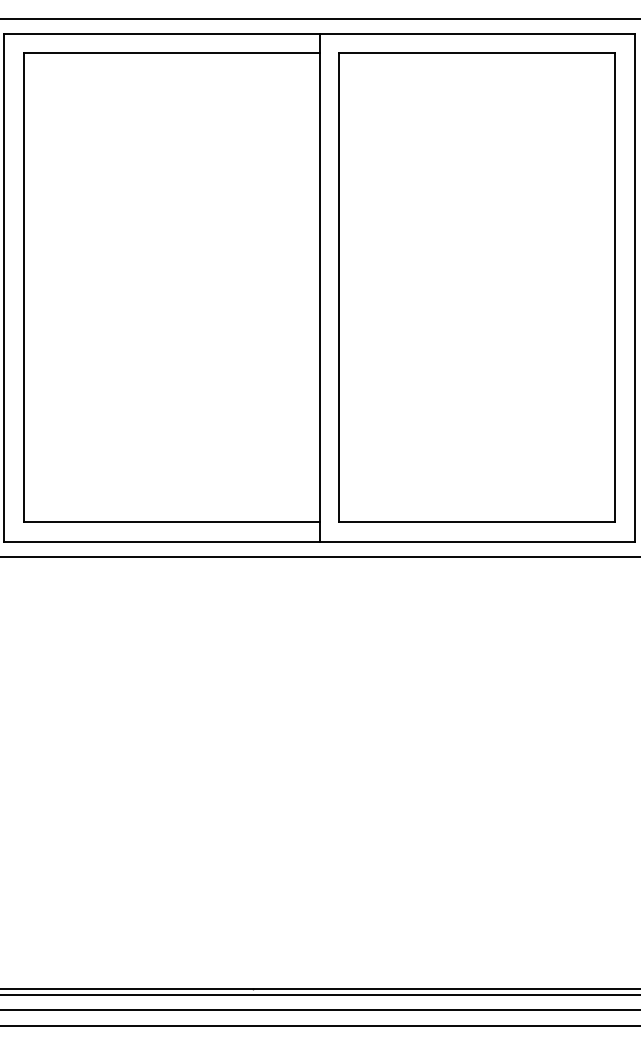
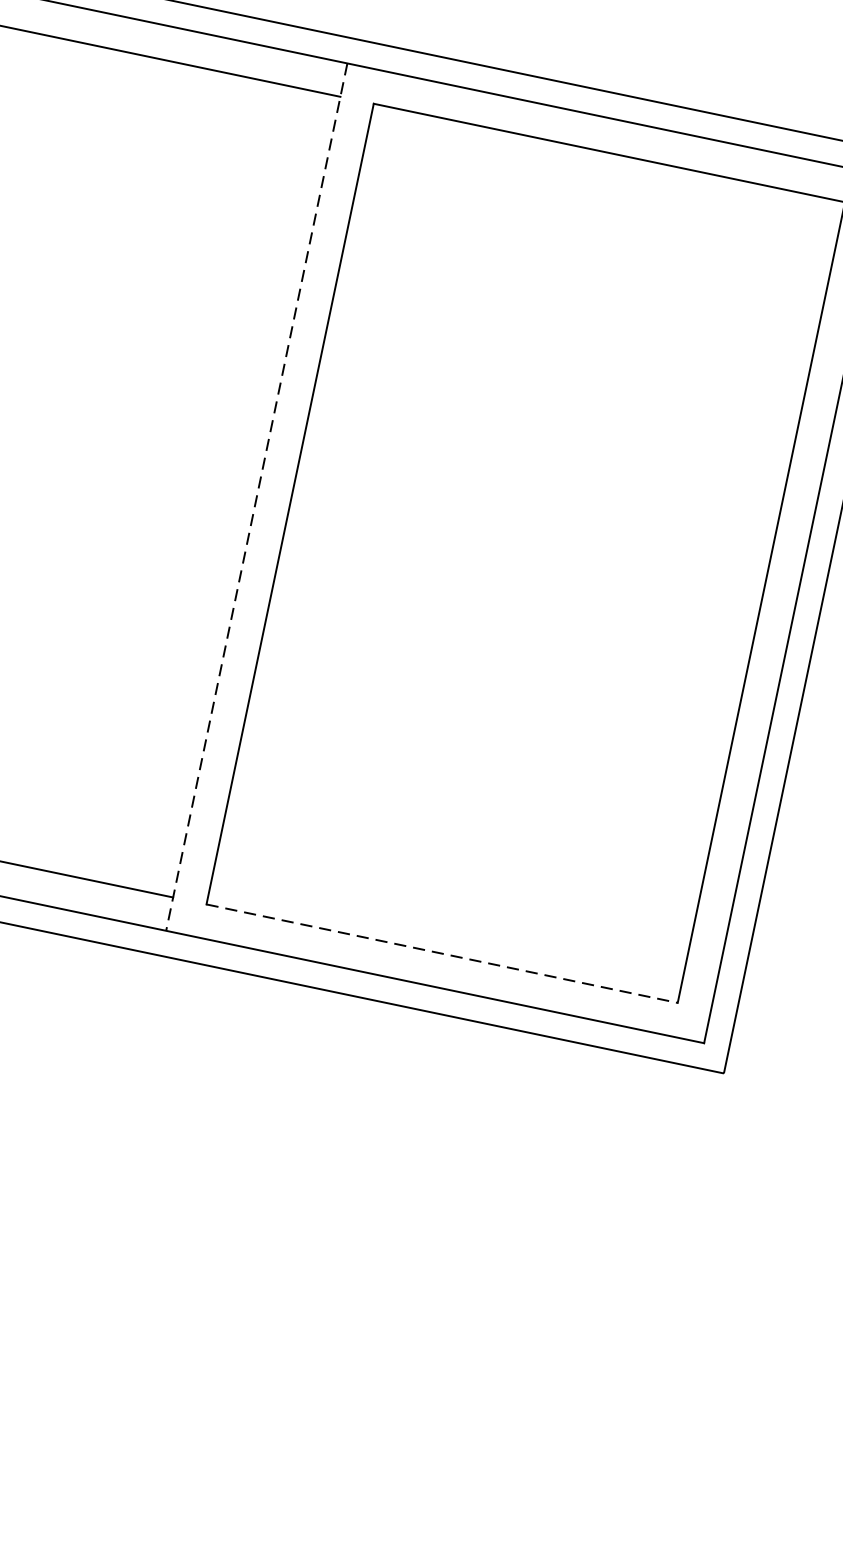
line: (319, 288) -> (256, 498), solid -> dashed
line: (477, 522) -> (442, 953), solid -> dashed

